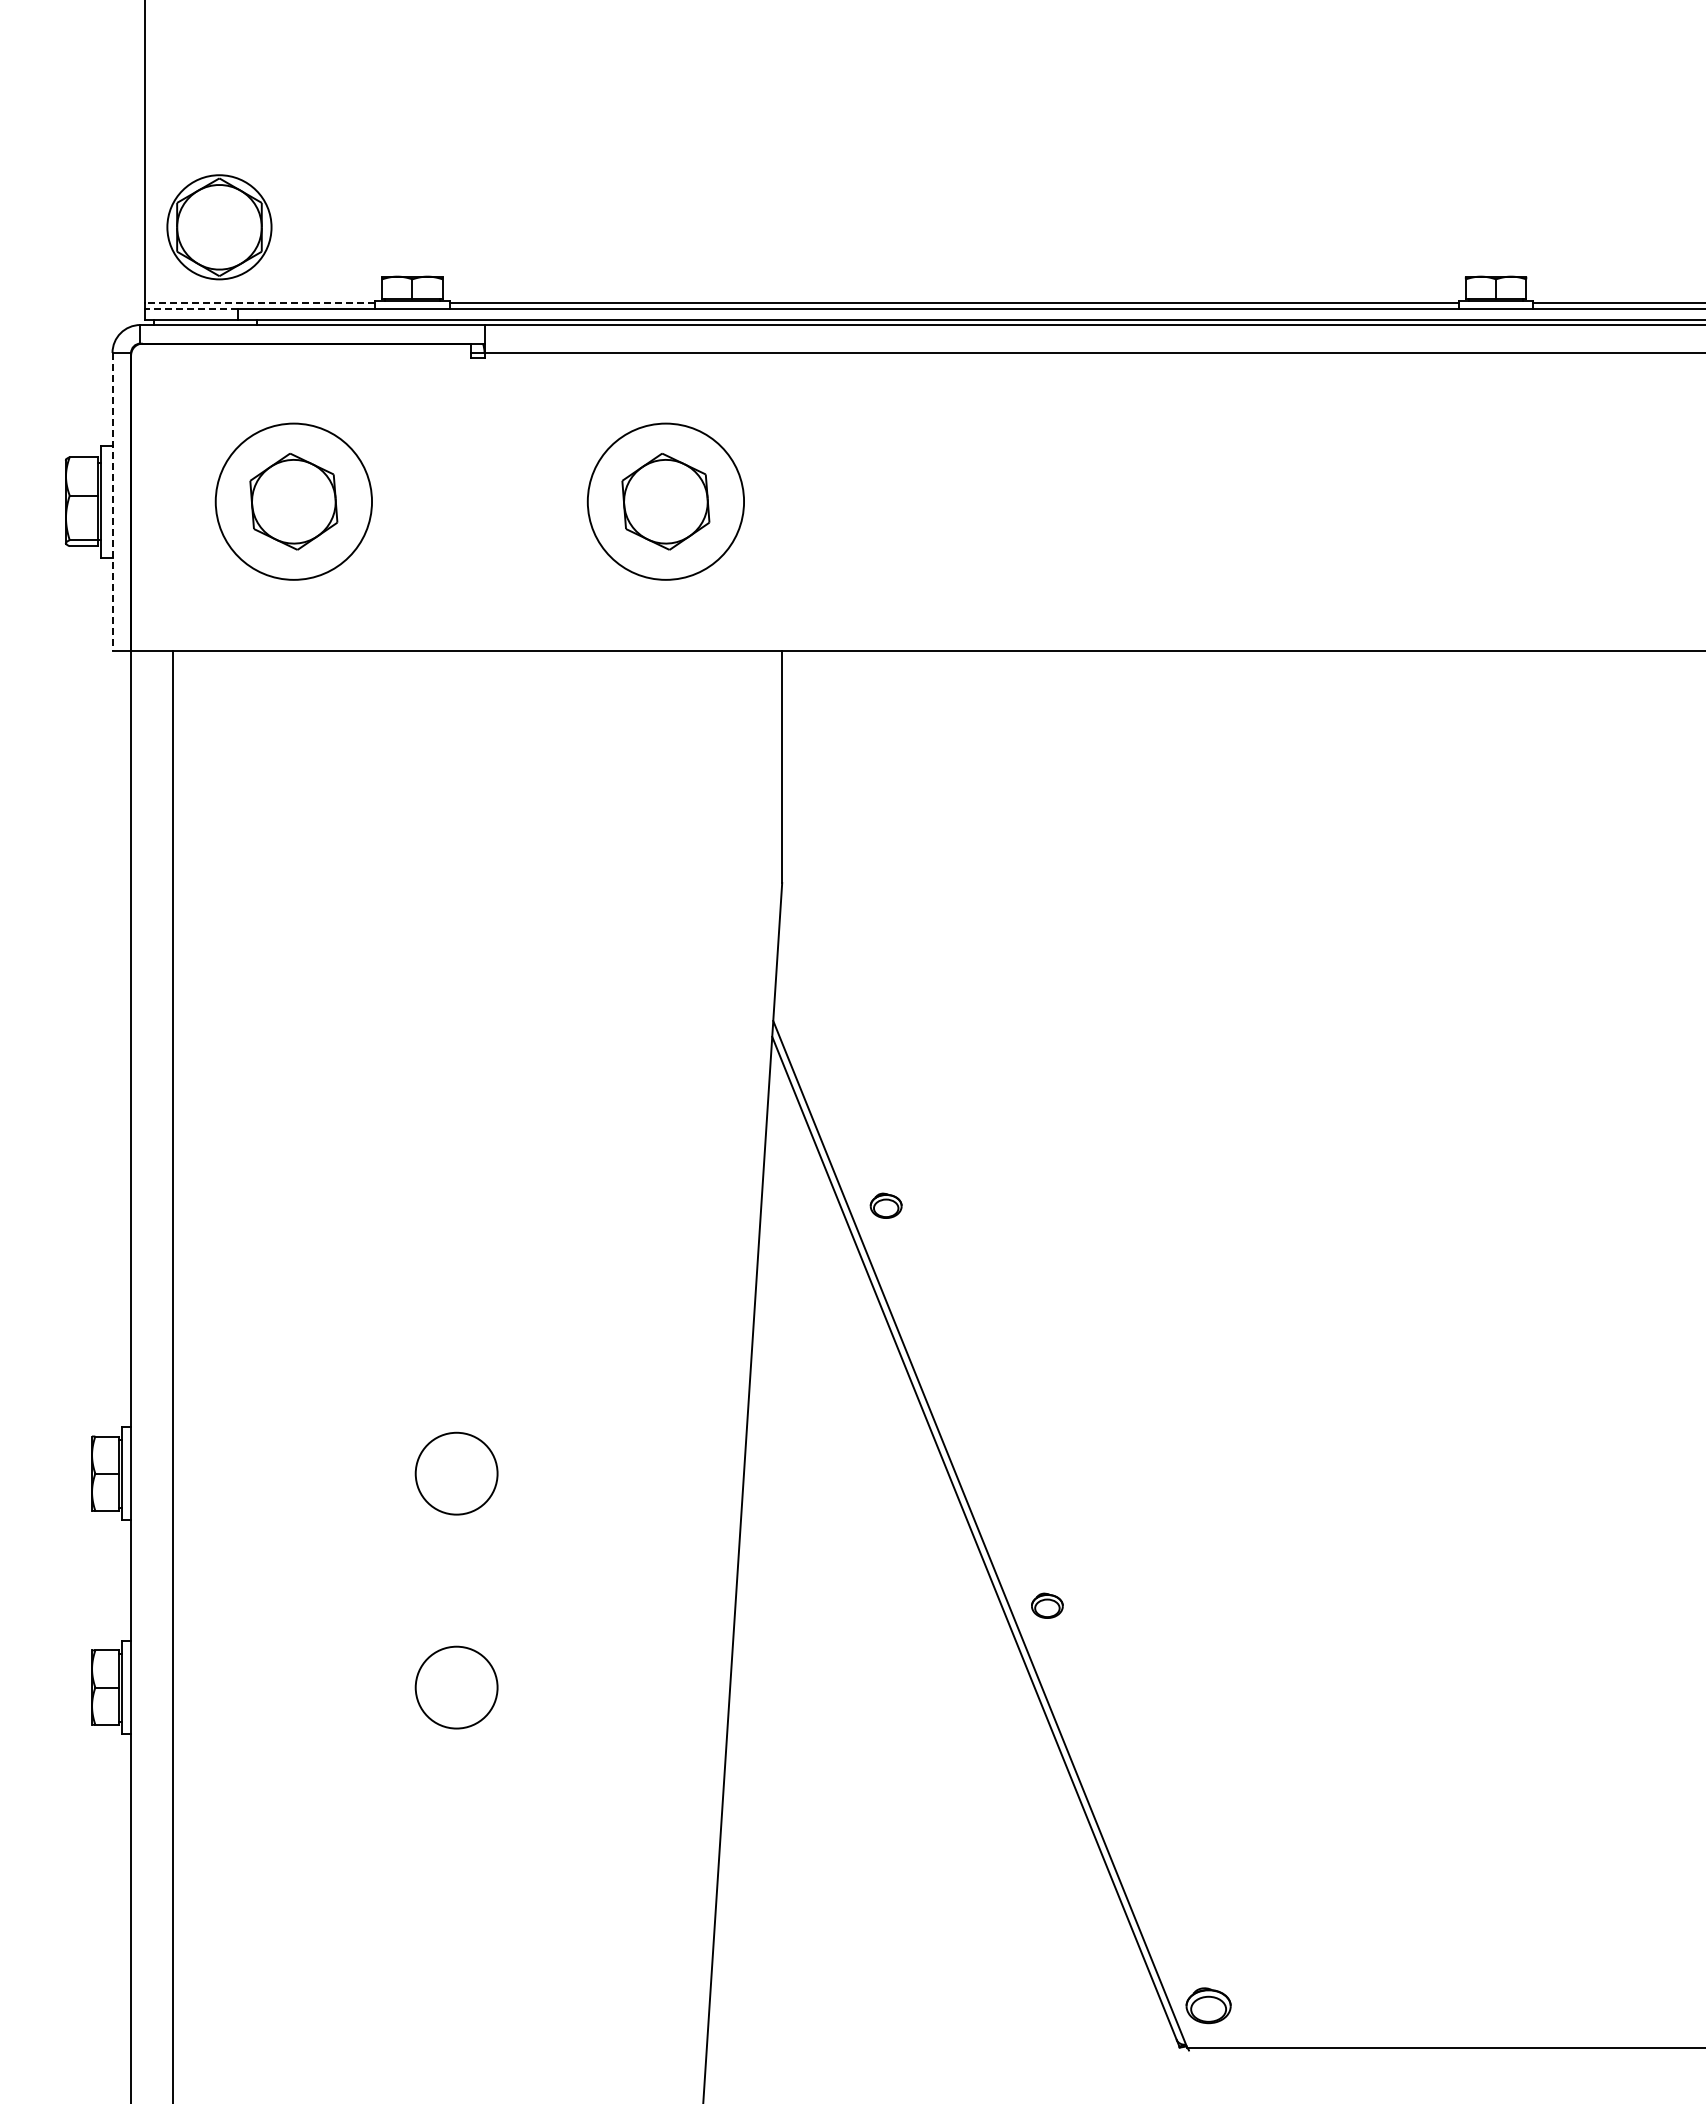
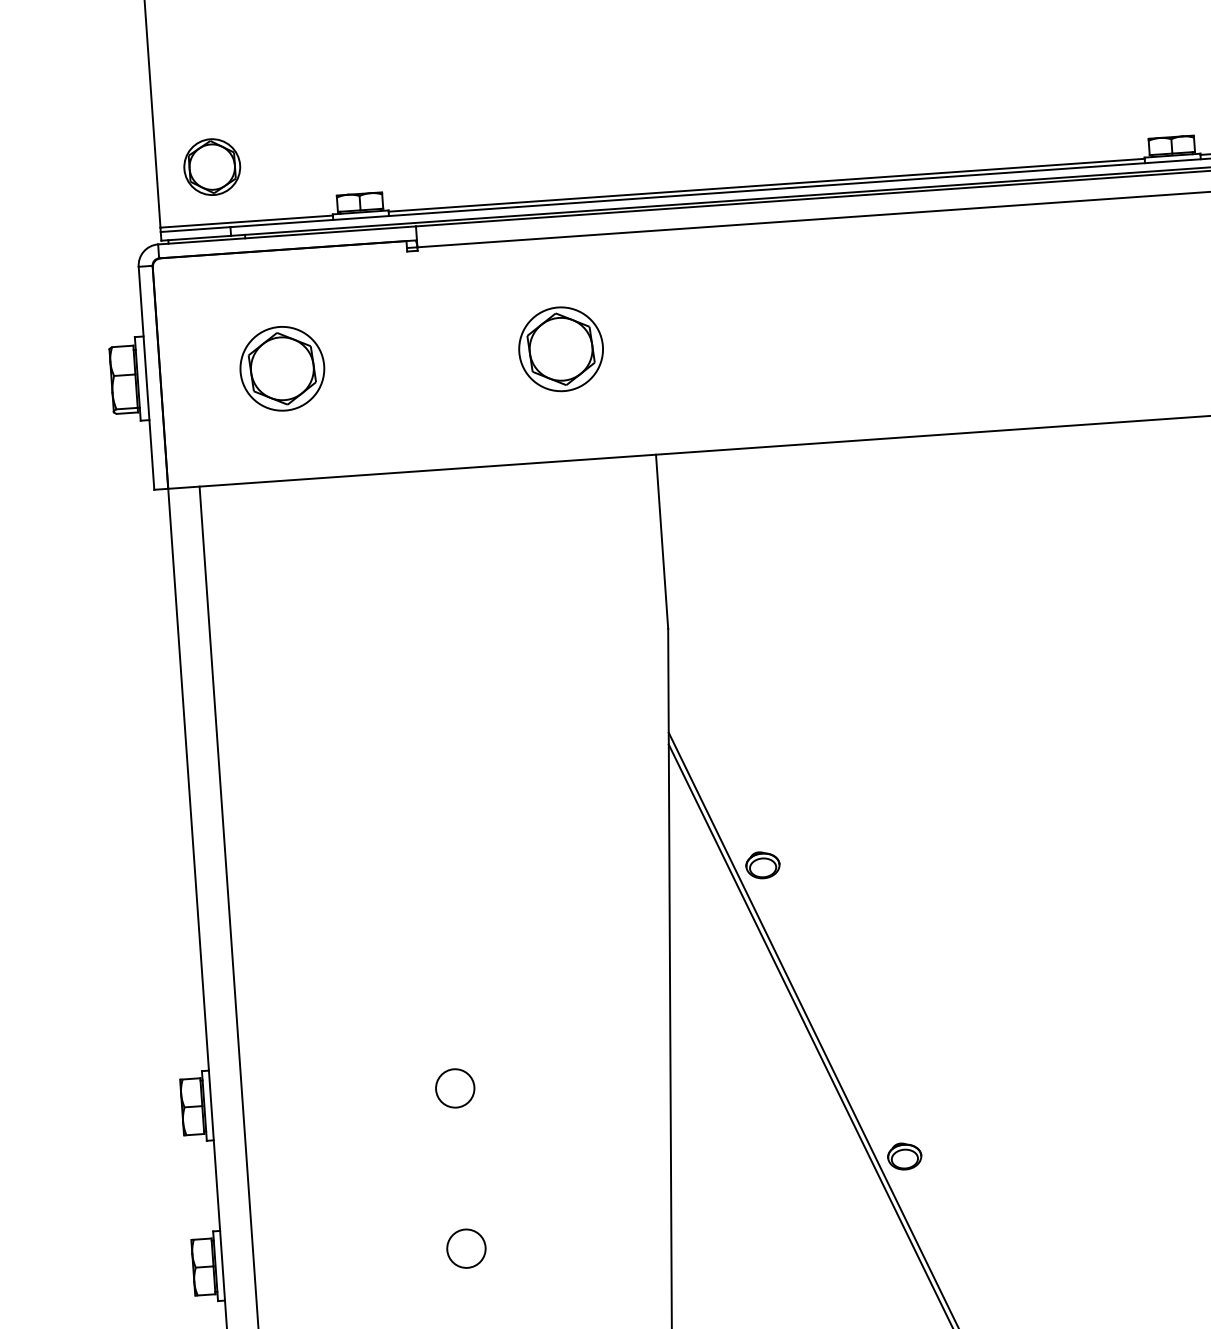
part: (219, 227) -> (212, 167), size x0.71
line: (259, 302) -> (246, 221), dashed -> solid
line: (191, 308) -> (195, 229), dashed -> solid
line: (112, 501) -> (146, 378), dashed -> solid
circle: (293, 501) -> (282, 368), size x0.71
circle: (665, 501) -> (560, 349), size x0.71
part: (886, 1205) -> (763, 864), size x1.43
circle: (456, 1473) -> (455, 1088), size x0.62
part: (1047, 1605) -> (904, 1156), size x1.43
circle: (456, 1687) -> (466, 1248), size x0.62

